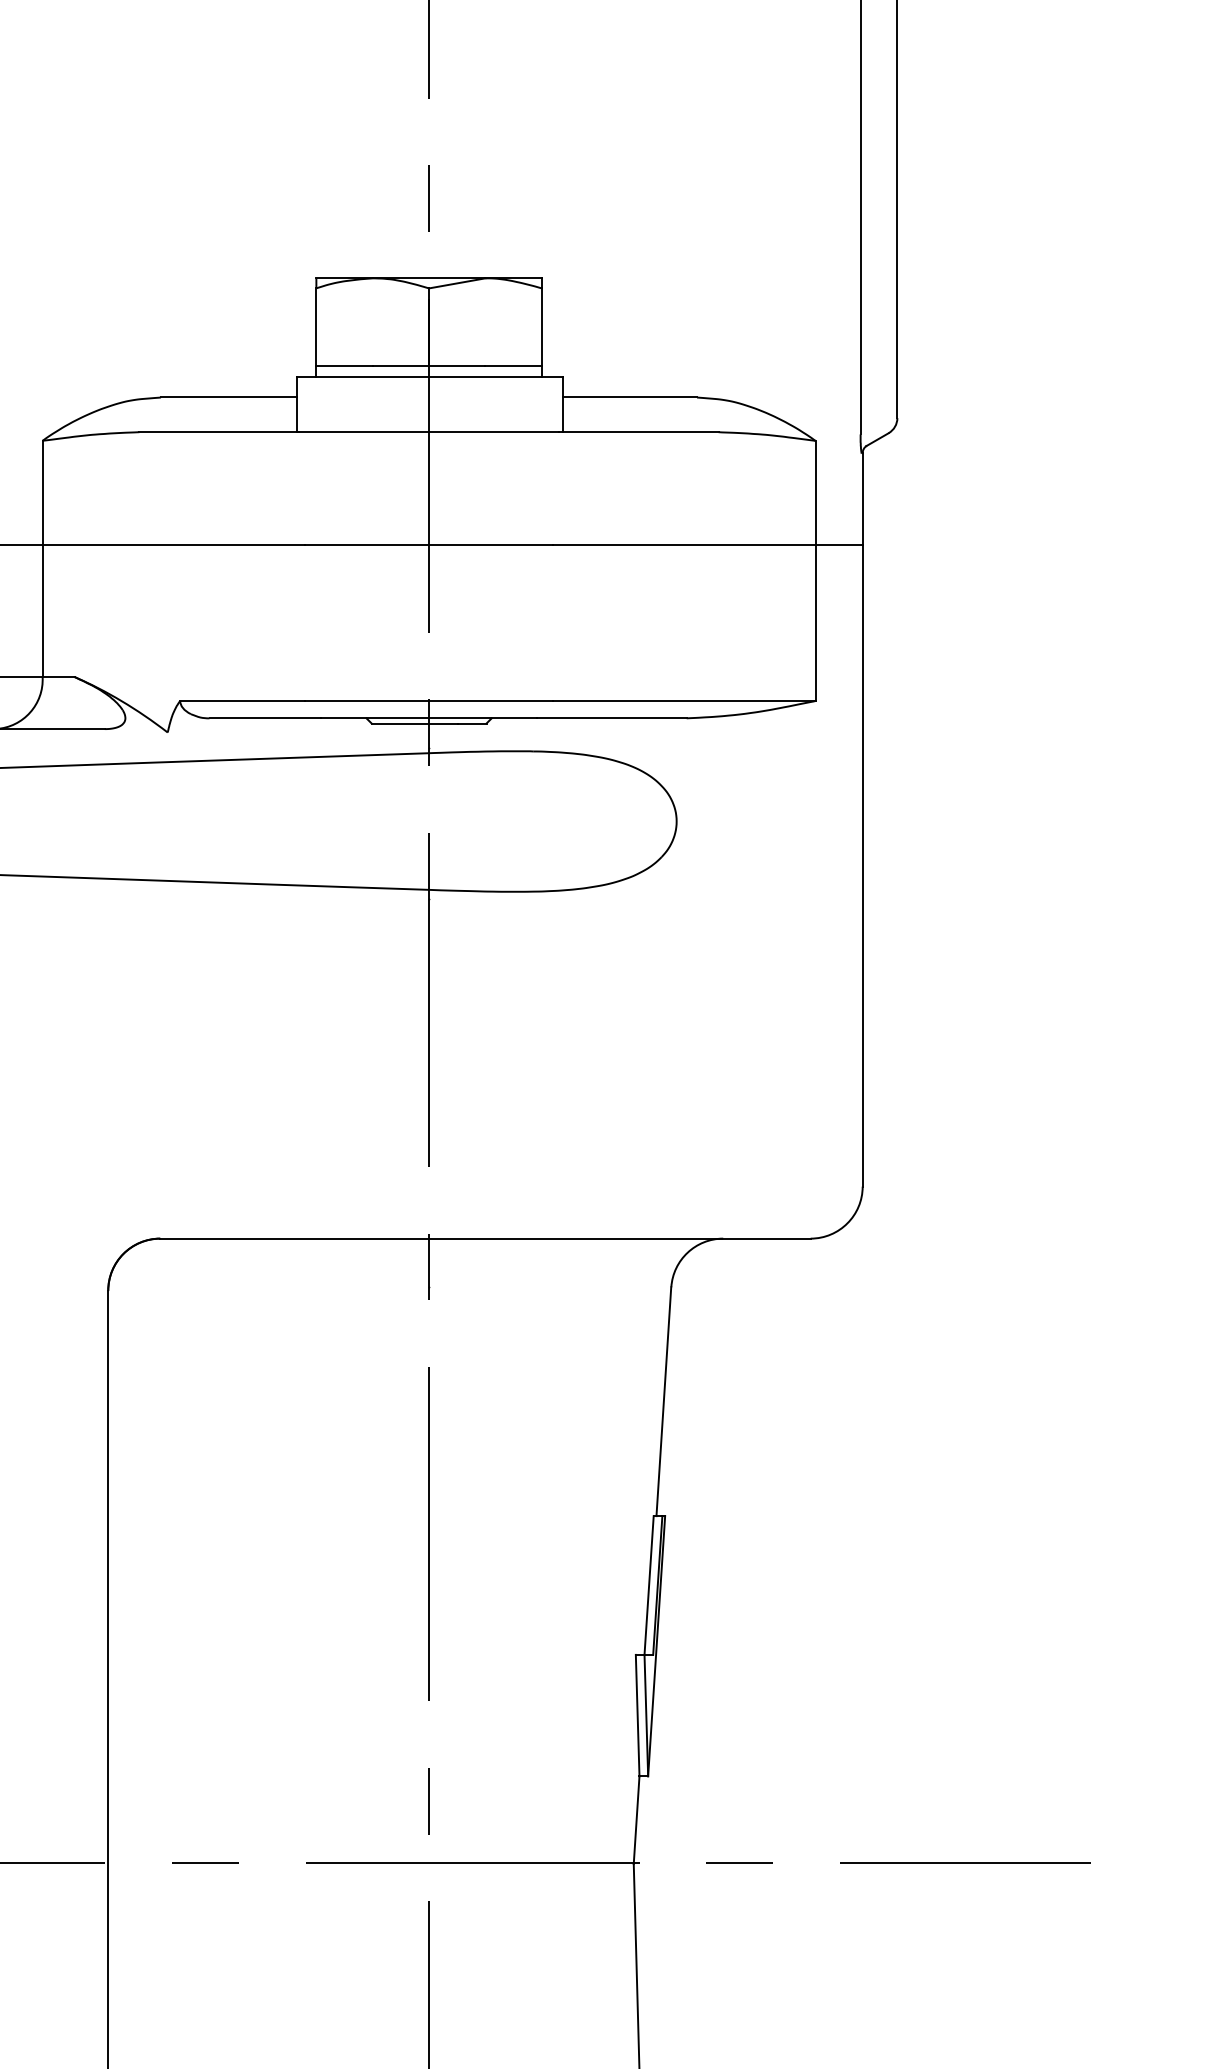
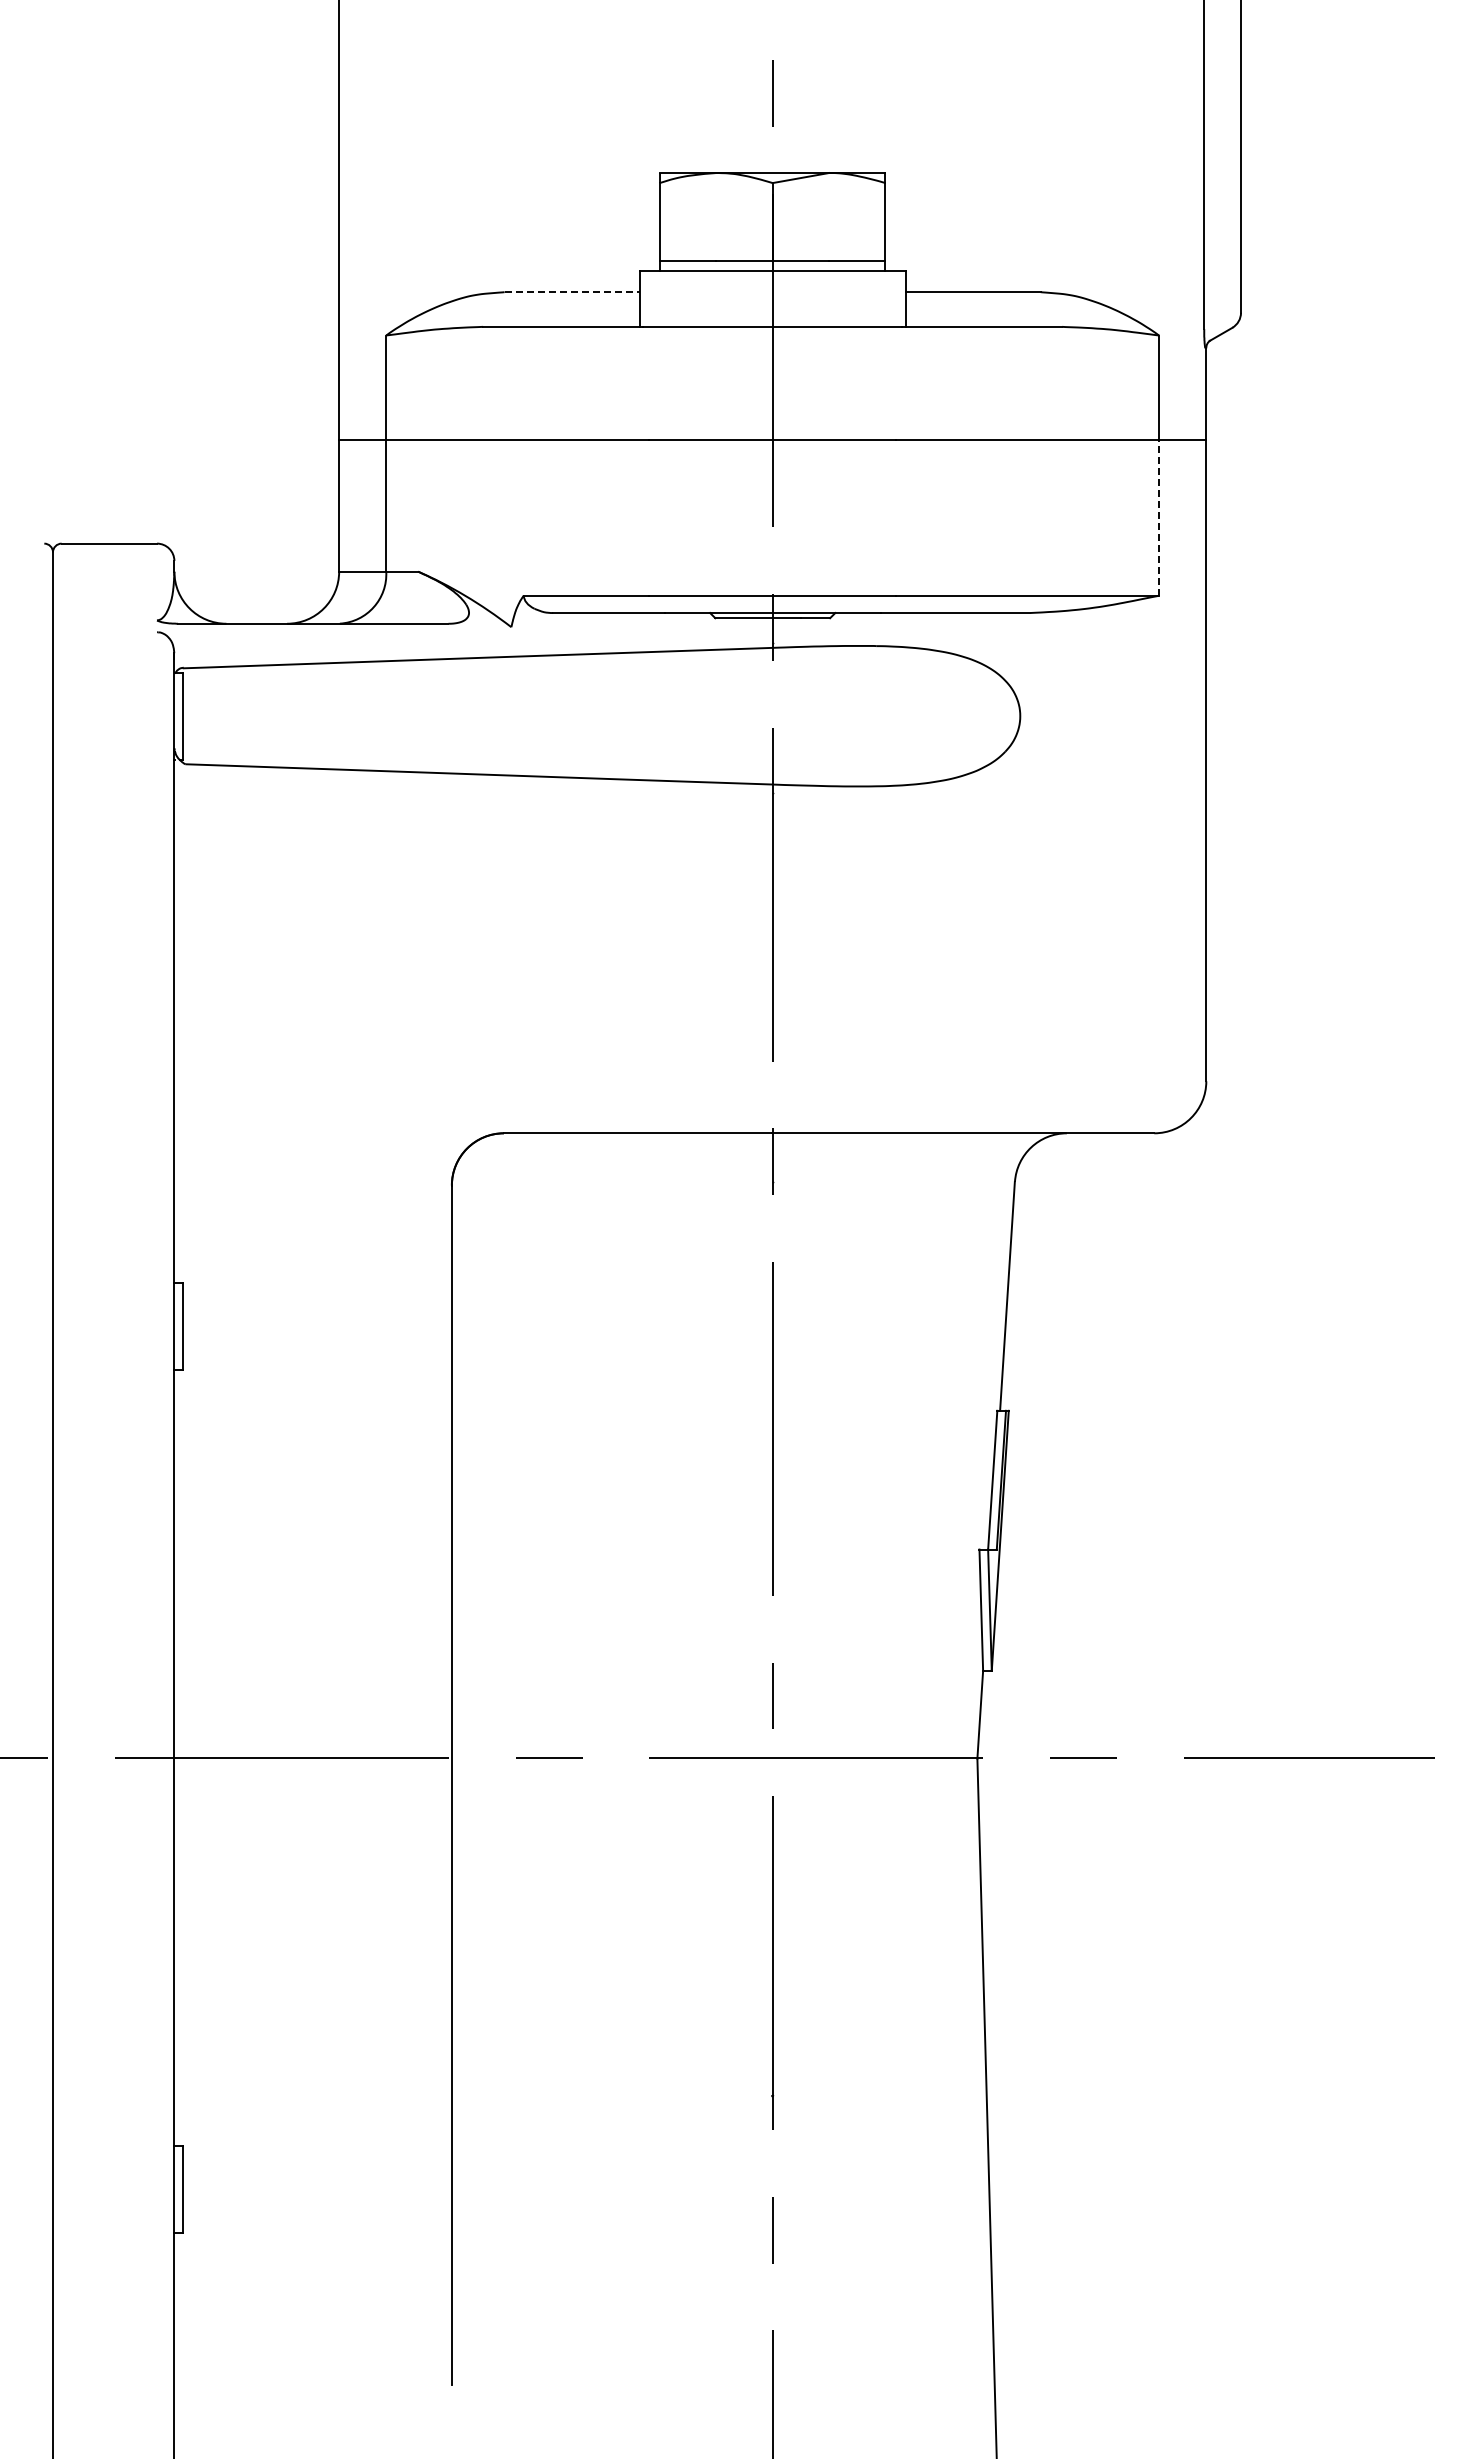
line: (228, 397) -> (572, 292), solid -> dashed
line: (815, 622) -> (1159, 517), solid -> dashed

